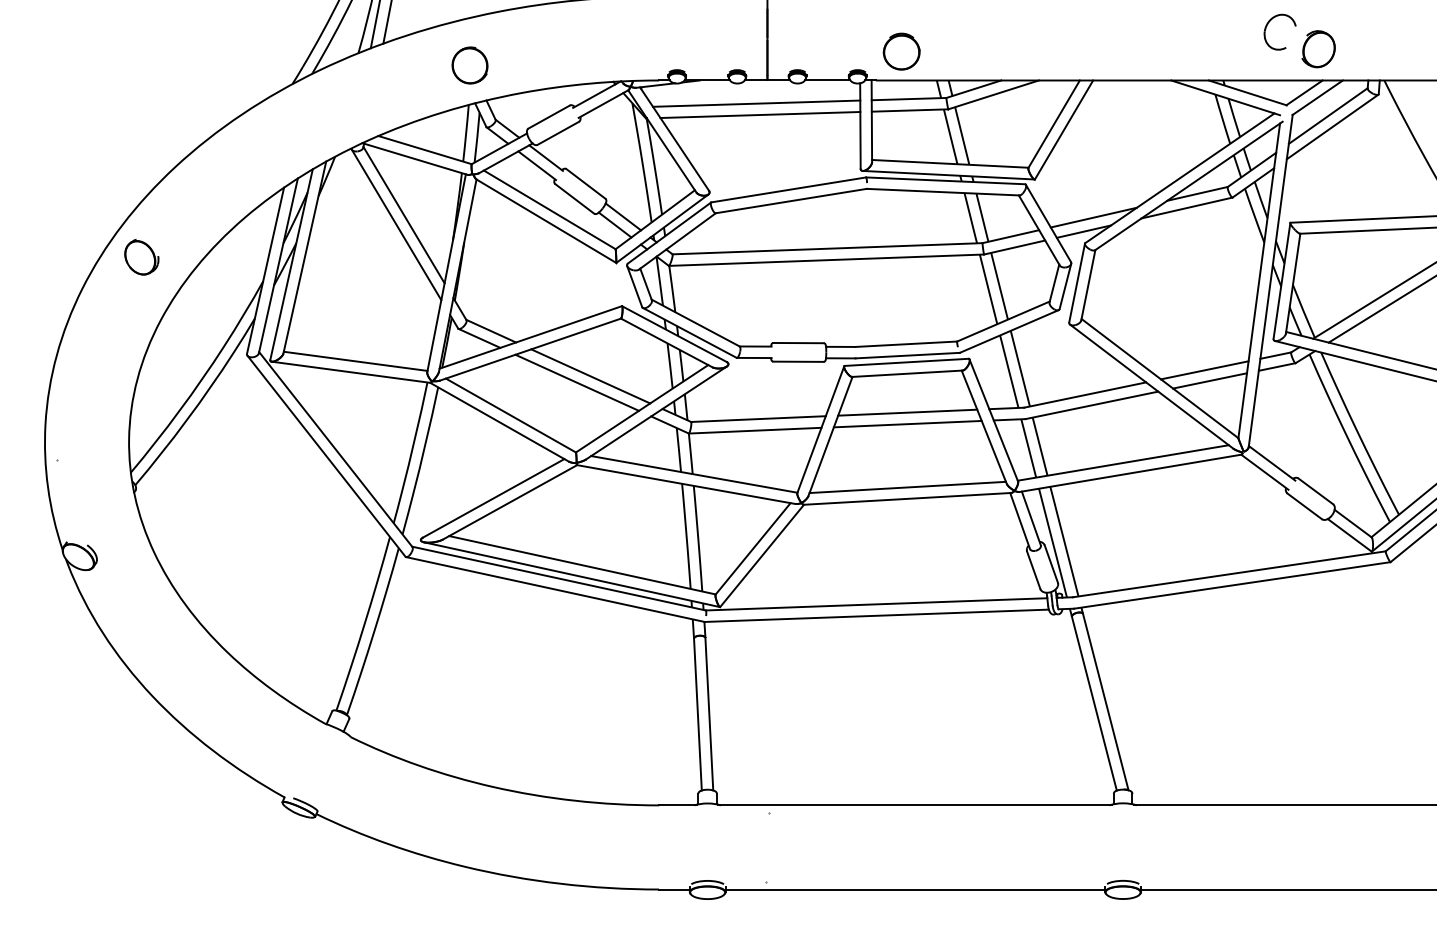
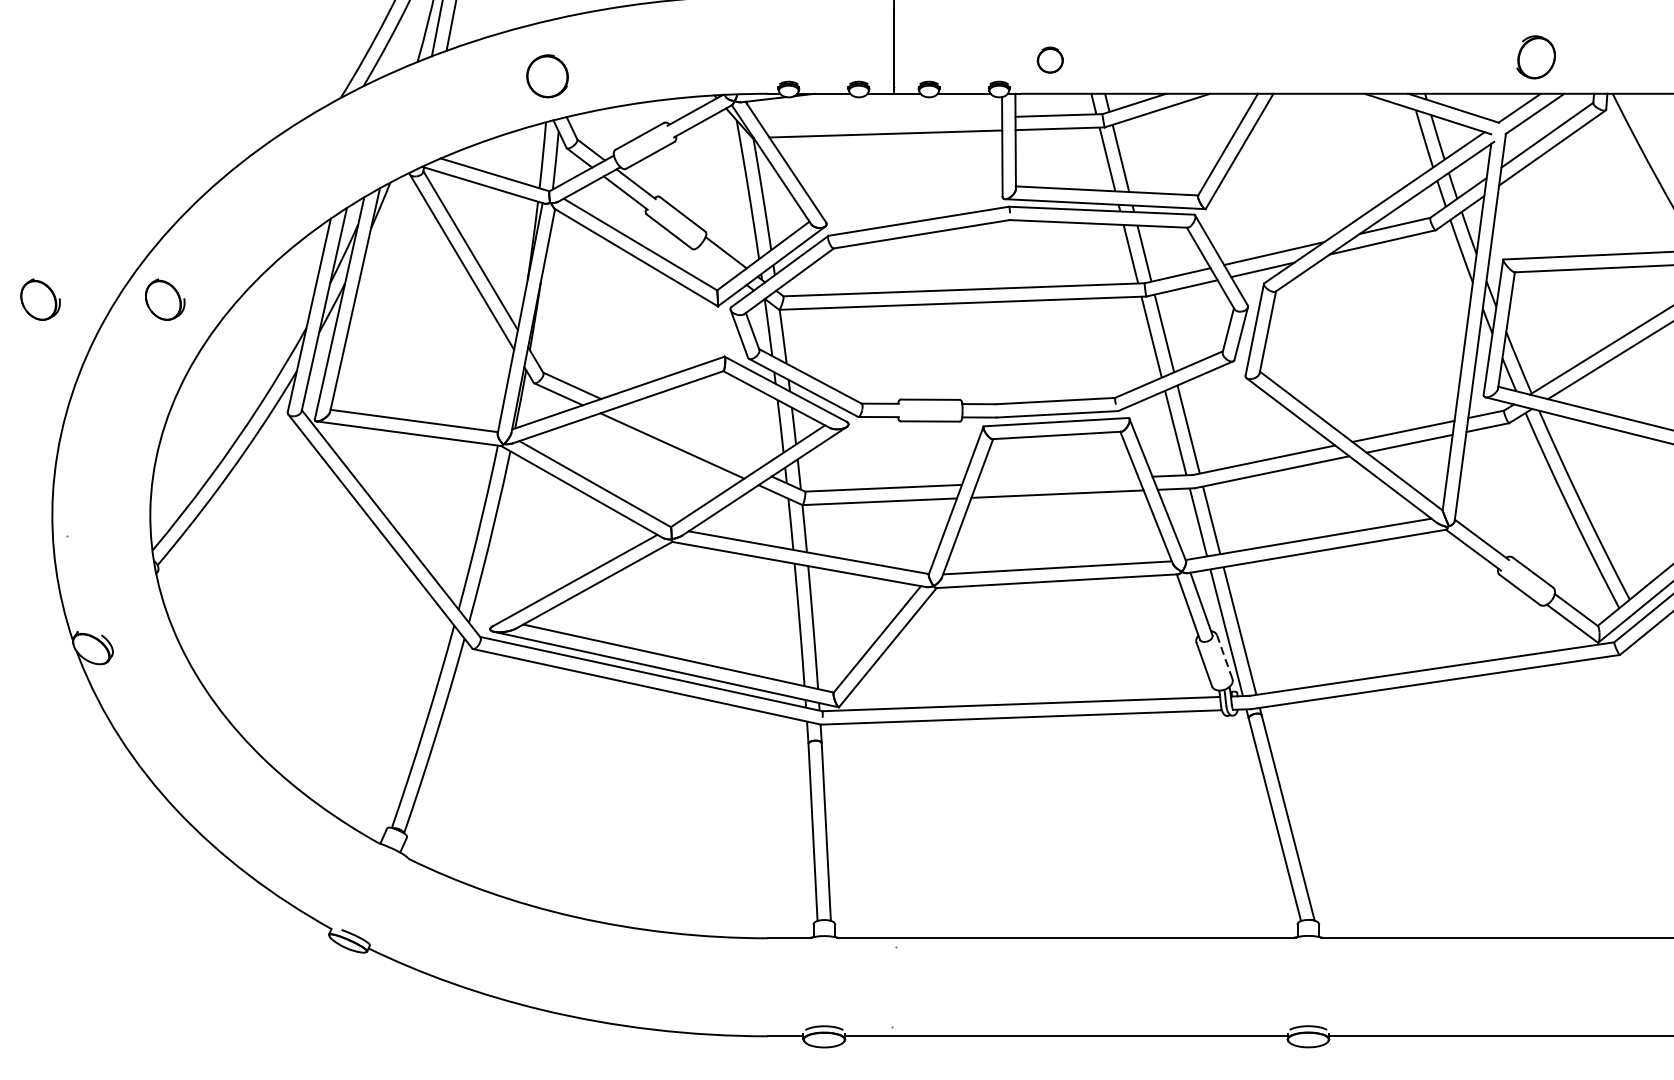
part: (1267, 26) -> (1476, 30), removed
part: (901, 51) -> (1050, 60), size x0.6
line: (756, 103) -> (881, 120), removed
line: (614, 224) -> (715, 261), removed
part: (34, 257) -> (40, 300), added
line: (590, 376) -> (687, 438), removed
line: (907, 412) -> (1057, 480), removed
line: (1051, 564) -> (1224, 657), solid -> dashed

